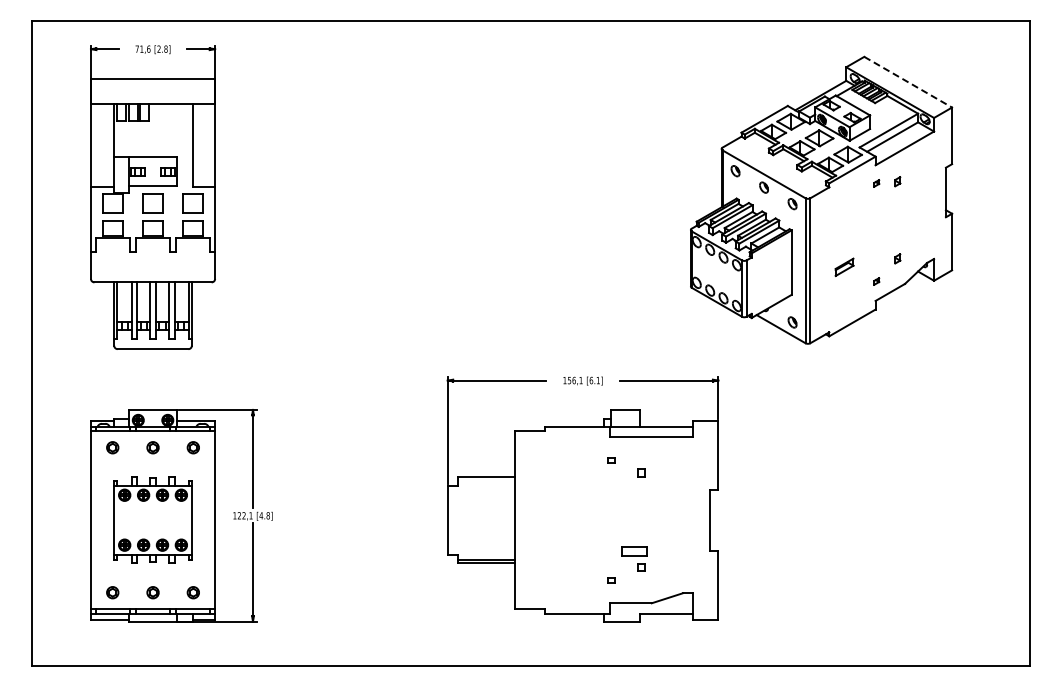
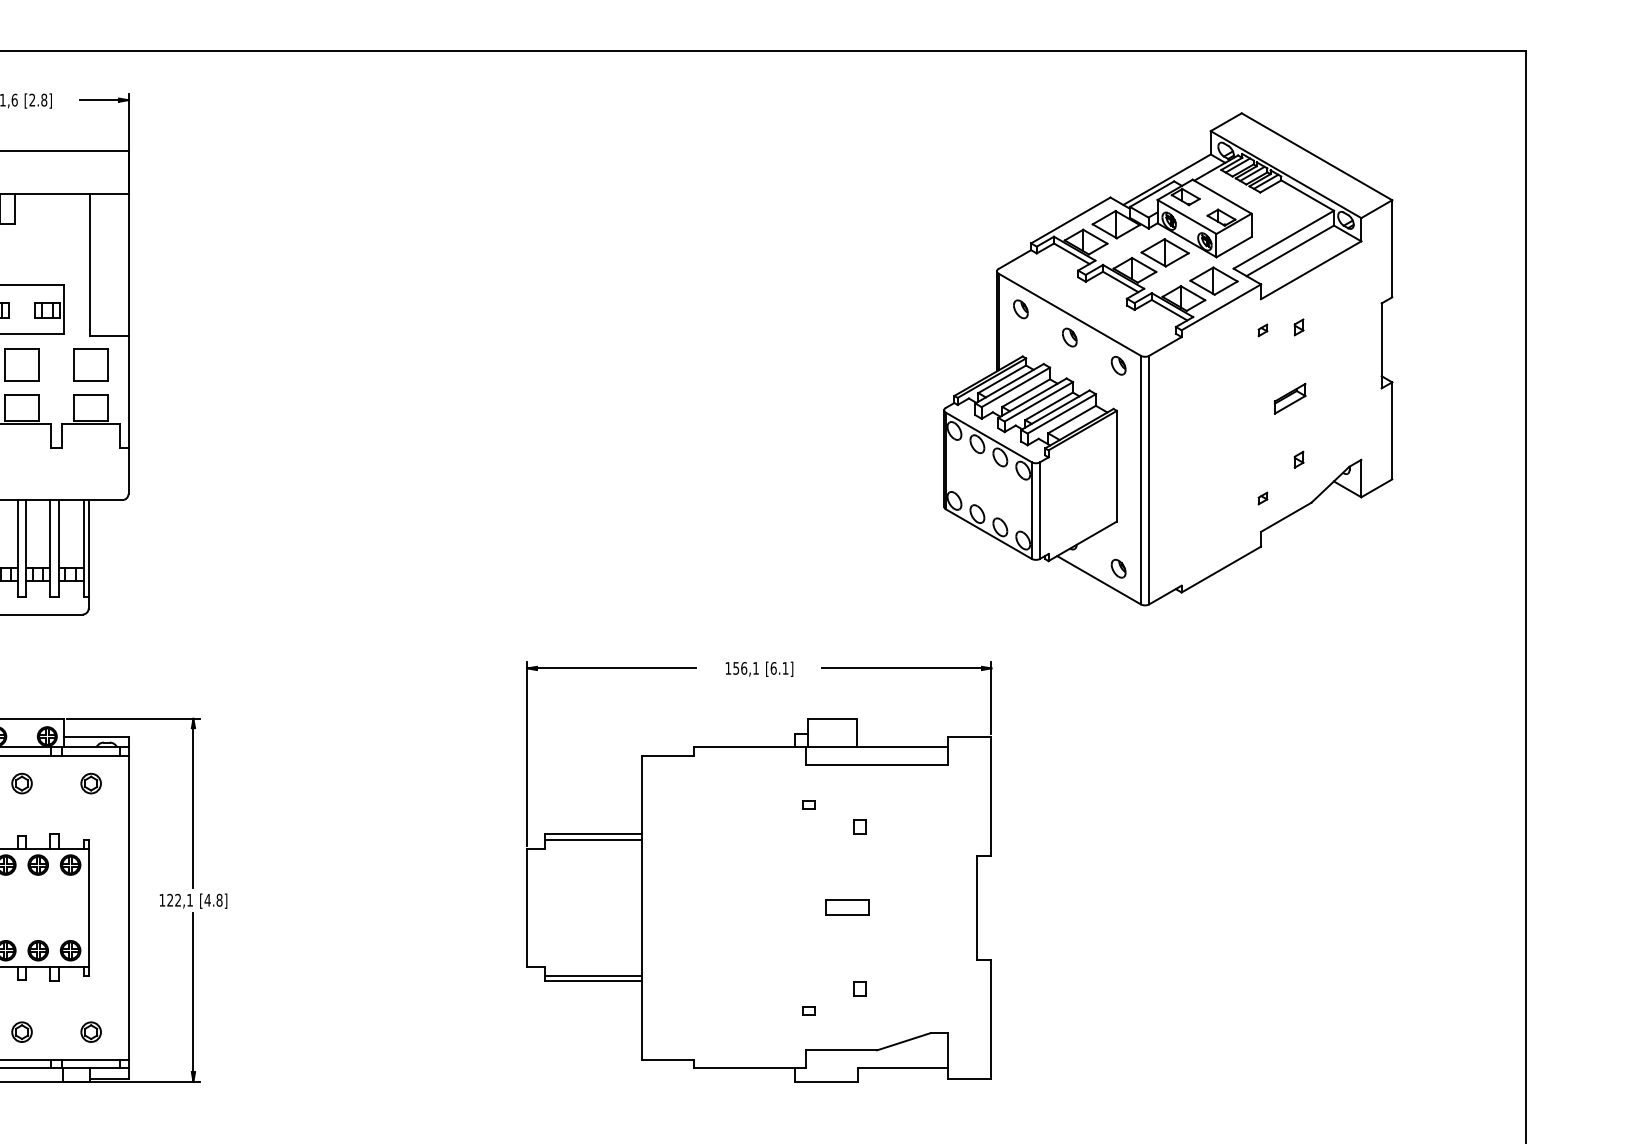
line: (908, 82) -> (1317, 157), dashed -> solid
part: (844, 267) -> (1290, 399), moved
line: (486, 480) -> (593, 839), added
part: (634, 551) -> (847, 908), moved

